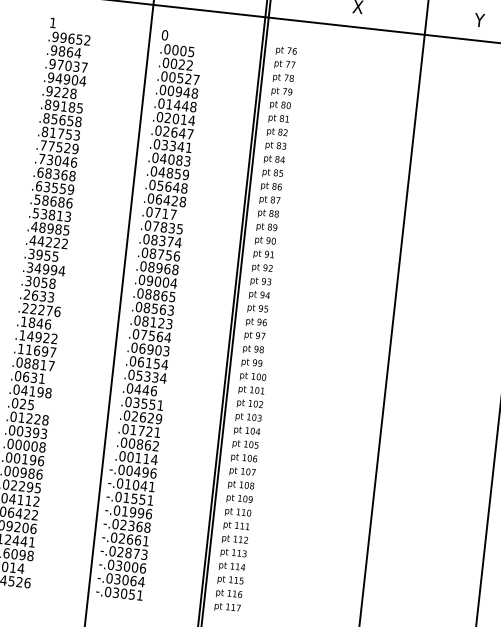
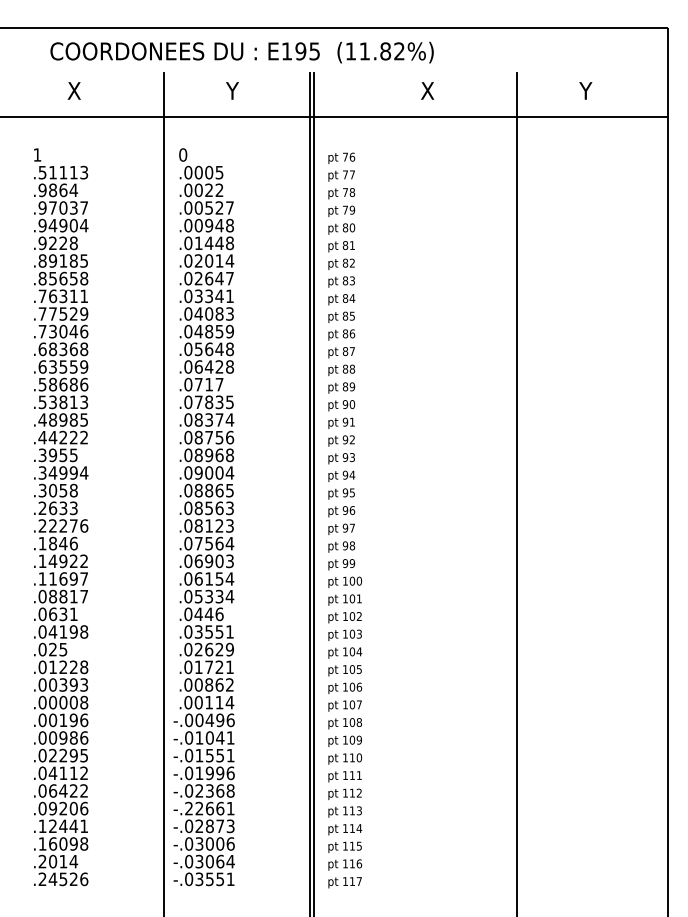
text: (71, 38) -> (63, 172), .99652 -> .51113
text: (61, 133) -> (63, 296), .81753 -> .76311
text: (114, 537) -> (189, 808), -.02661 -> -.22661
text: (123, 593) -> (209, 879), -.03051 -> -.03551

